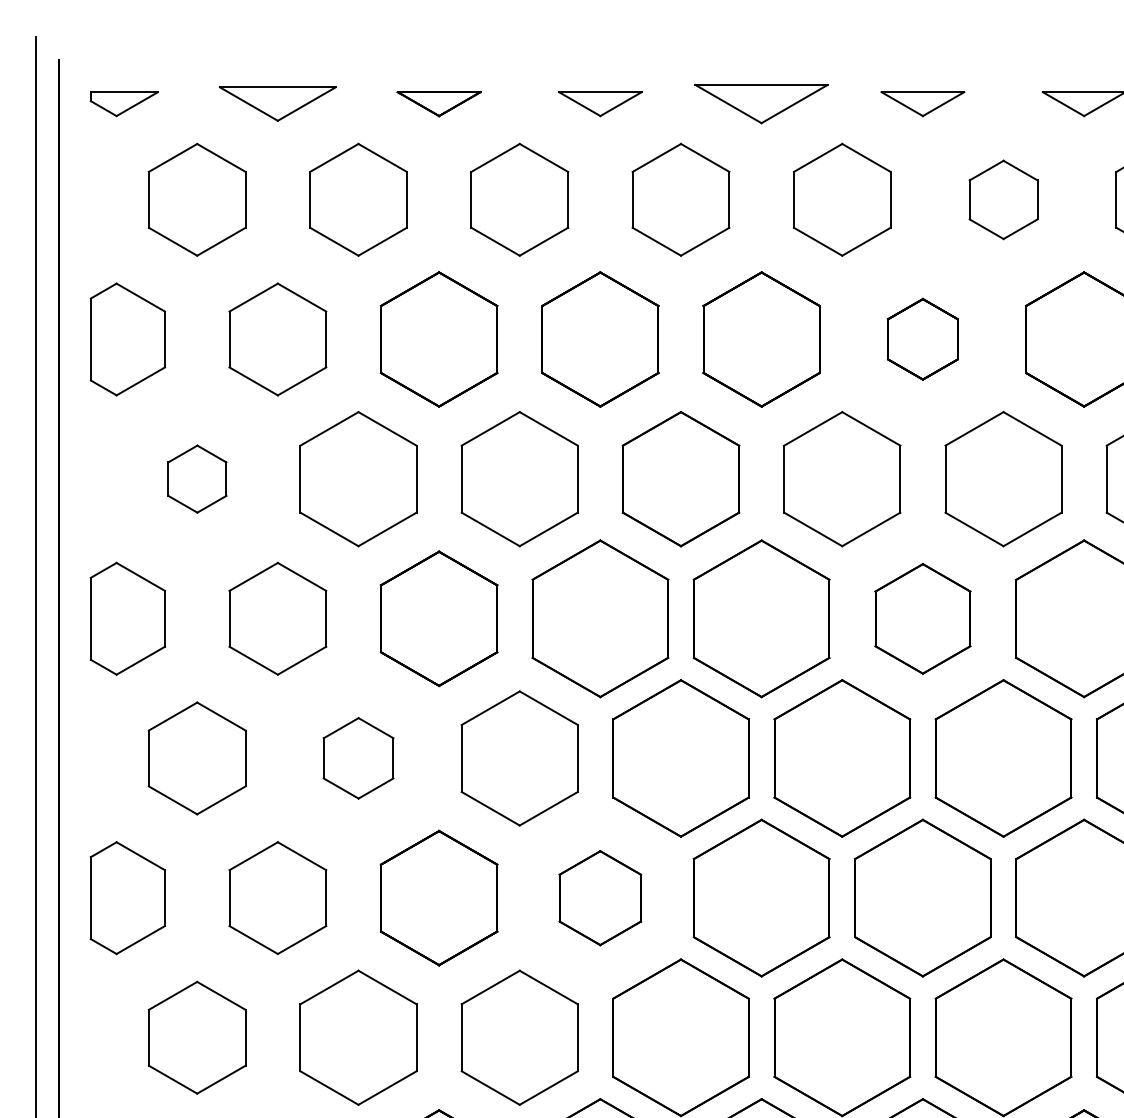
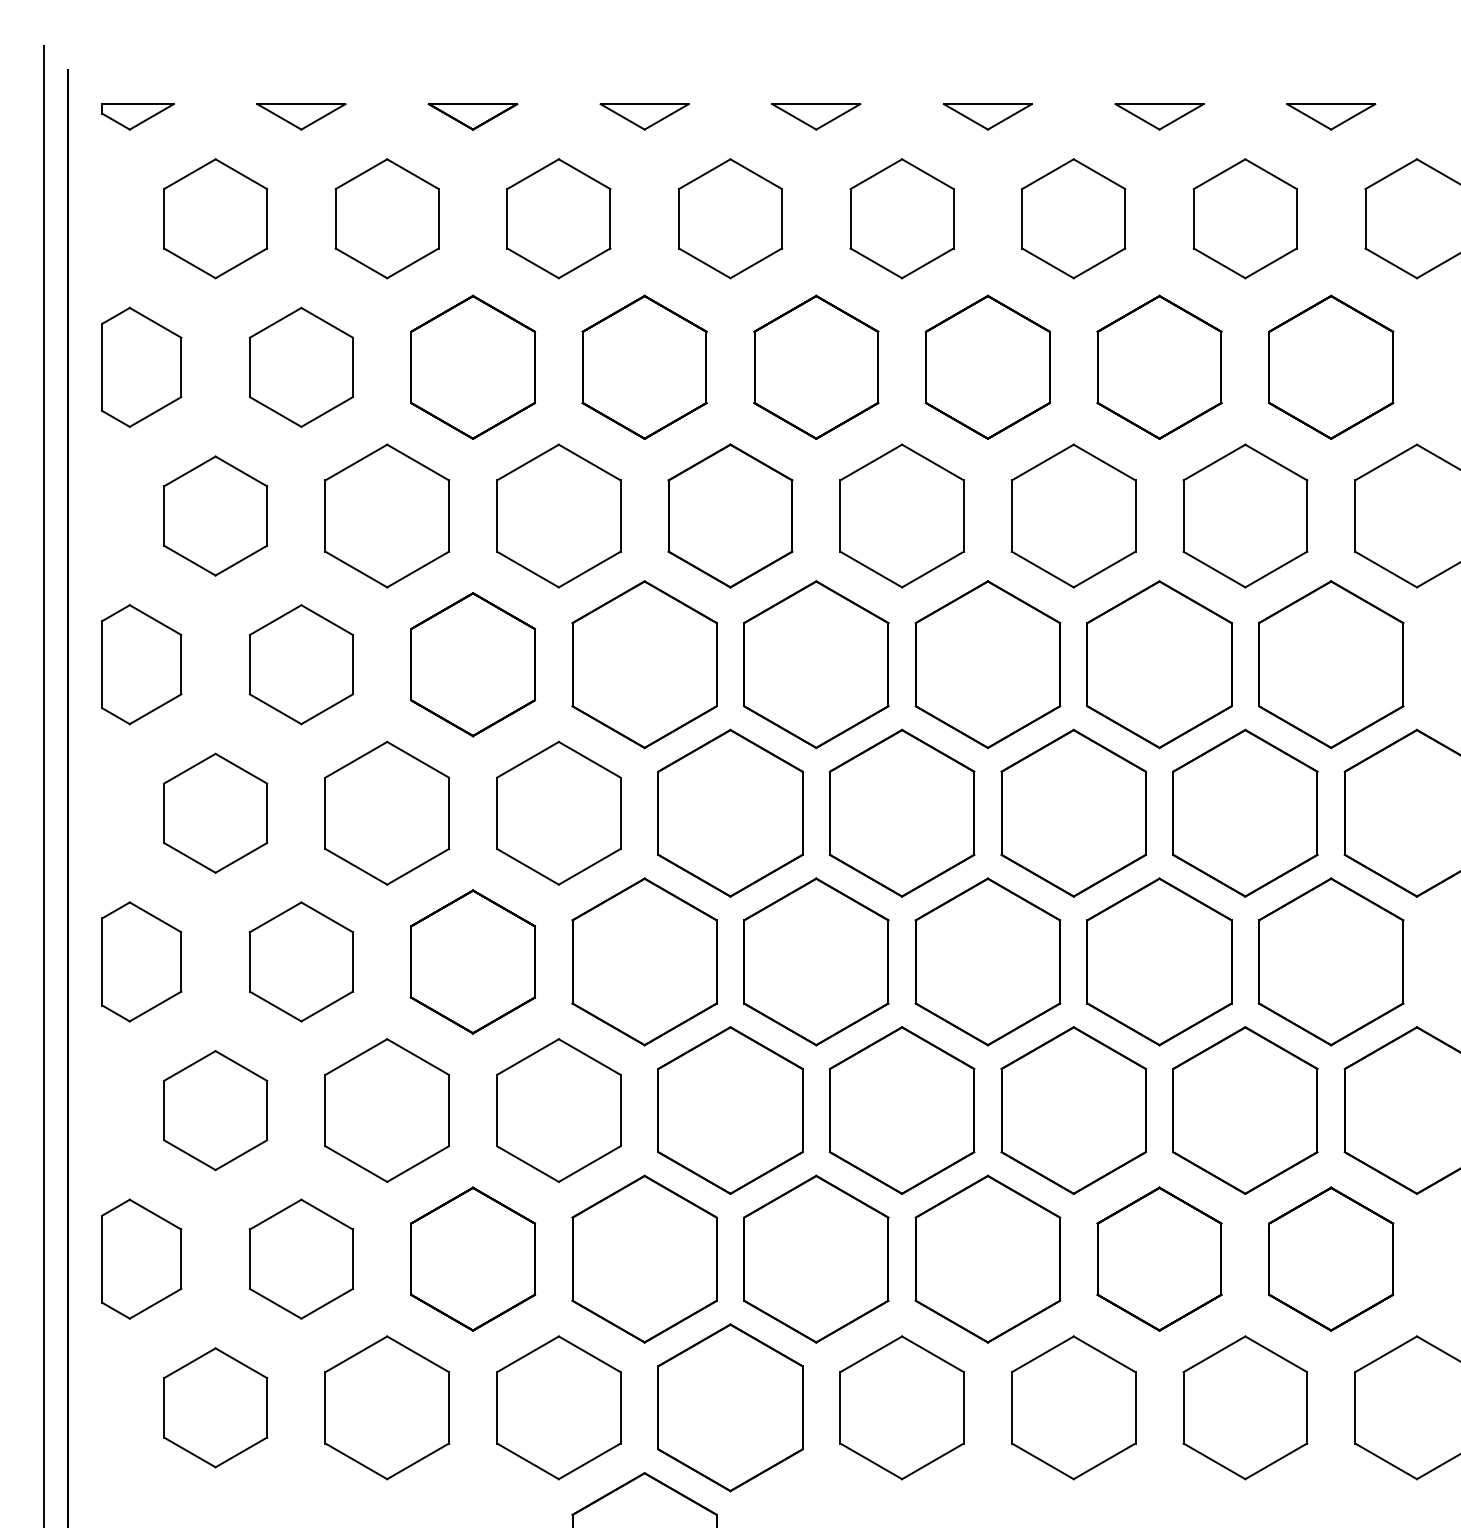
part: (277, 103) -> (301, 116), size x0.71
part: (761, 103) -> (816, 116), size x0.62
part: (1003, 199) -> (1073, 218), size x1.43
part: (922, 338) -> (987, 366), size x1.67
part: (197, 478) -> (215, 515), size x1.67
part: (922, 618) -> (987, 664), size x1.43
part: (358, 757) -> (387, 812), size x1.67
part: (600, 897) -> (644, 961), size x1.67

